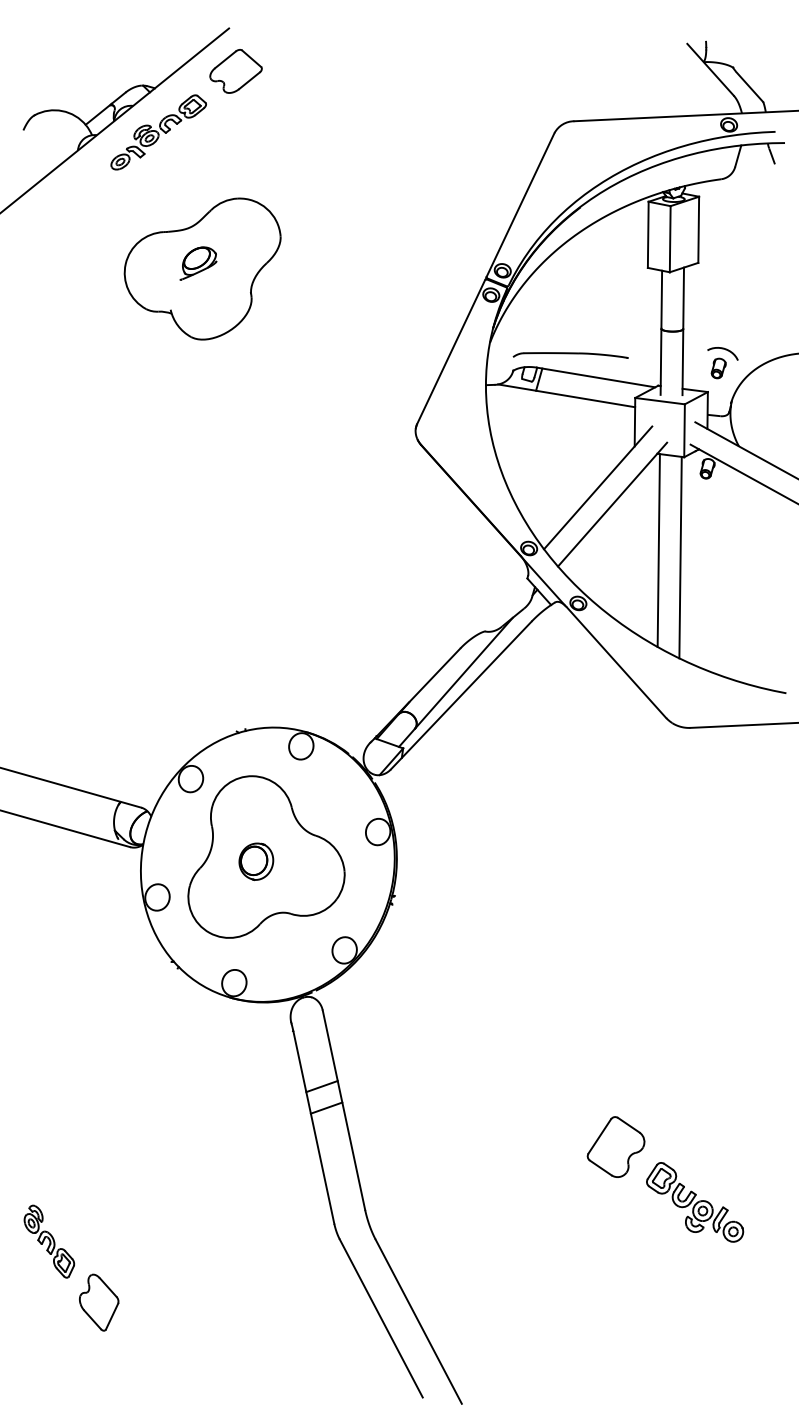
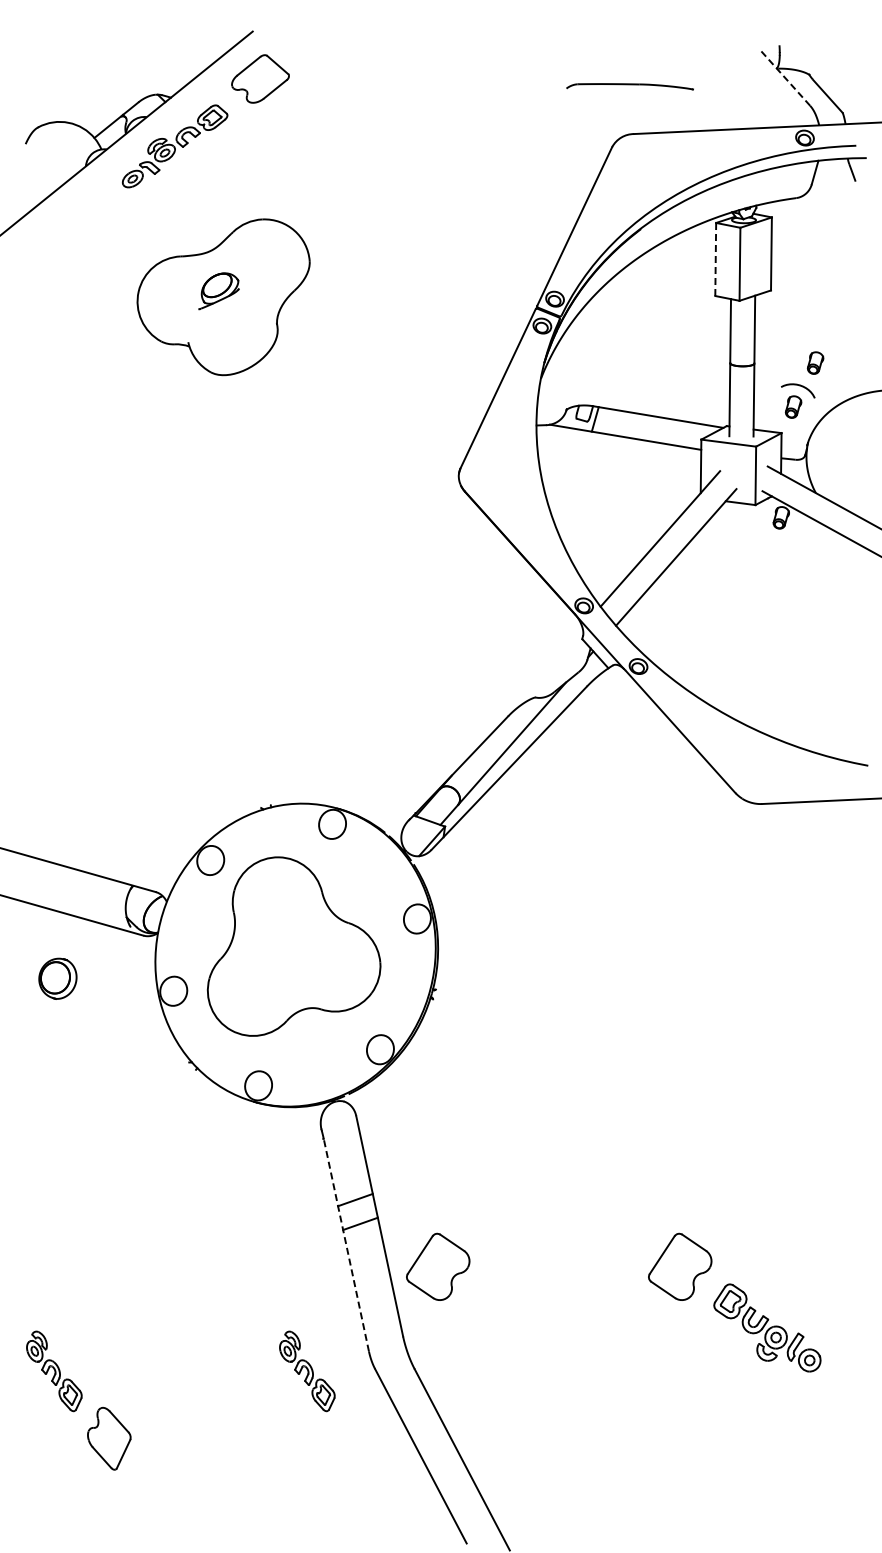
line: (710, 69) -> (784, 76), solid -> dashed
line: (648, 234) -> (715, 259), solid -> dashed
part: (738, 328) -> (815, 362), added
part: (570, 355) -> (629, 86), moved
line: (658, 549) -> (727, 607), removed
line: (680, 557) -> (751, 615), removed
part: (255, 861) -> (57, 978), moved
line: (313, 1127) -> (346, 1245), solid -> dashed
part: (397, 1146) -> (438, 1266), added
part: (278, 1241) -> (307, 1371), added

